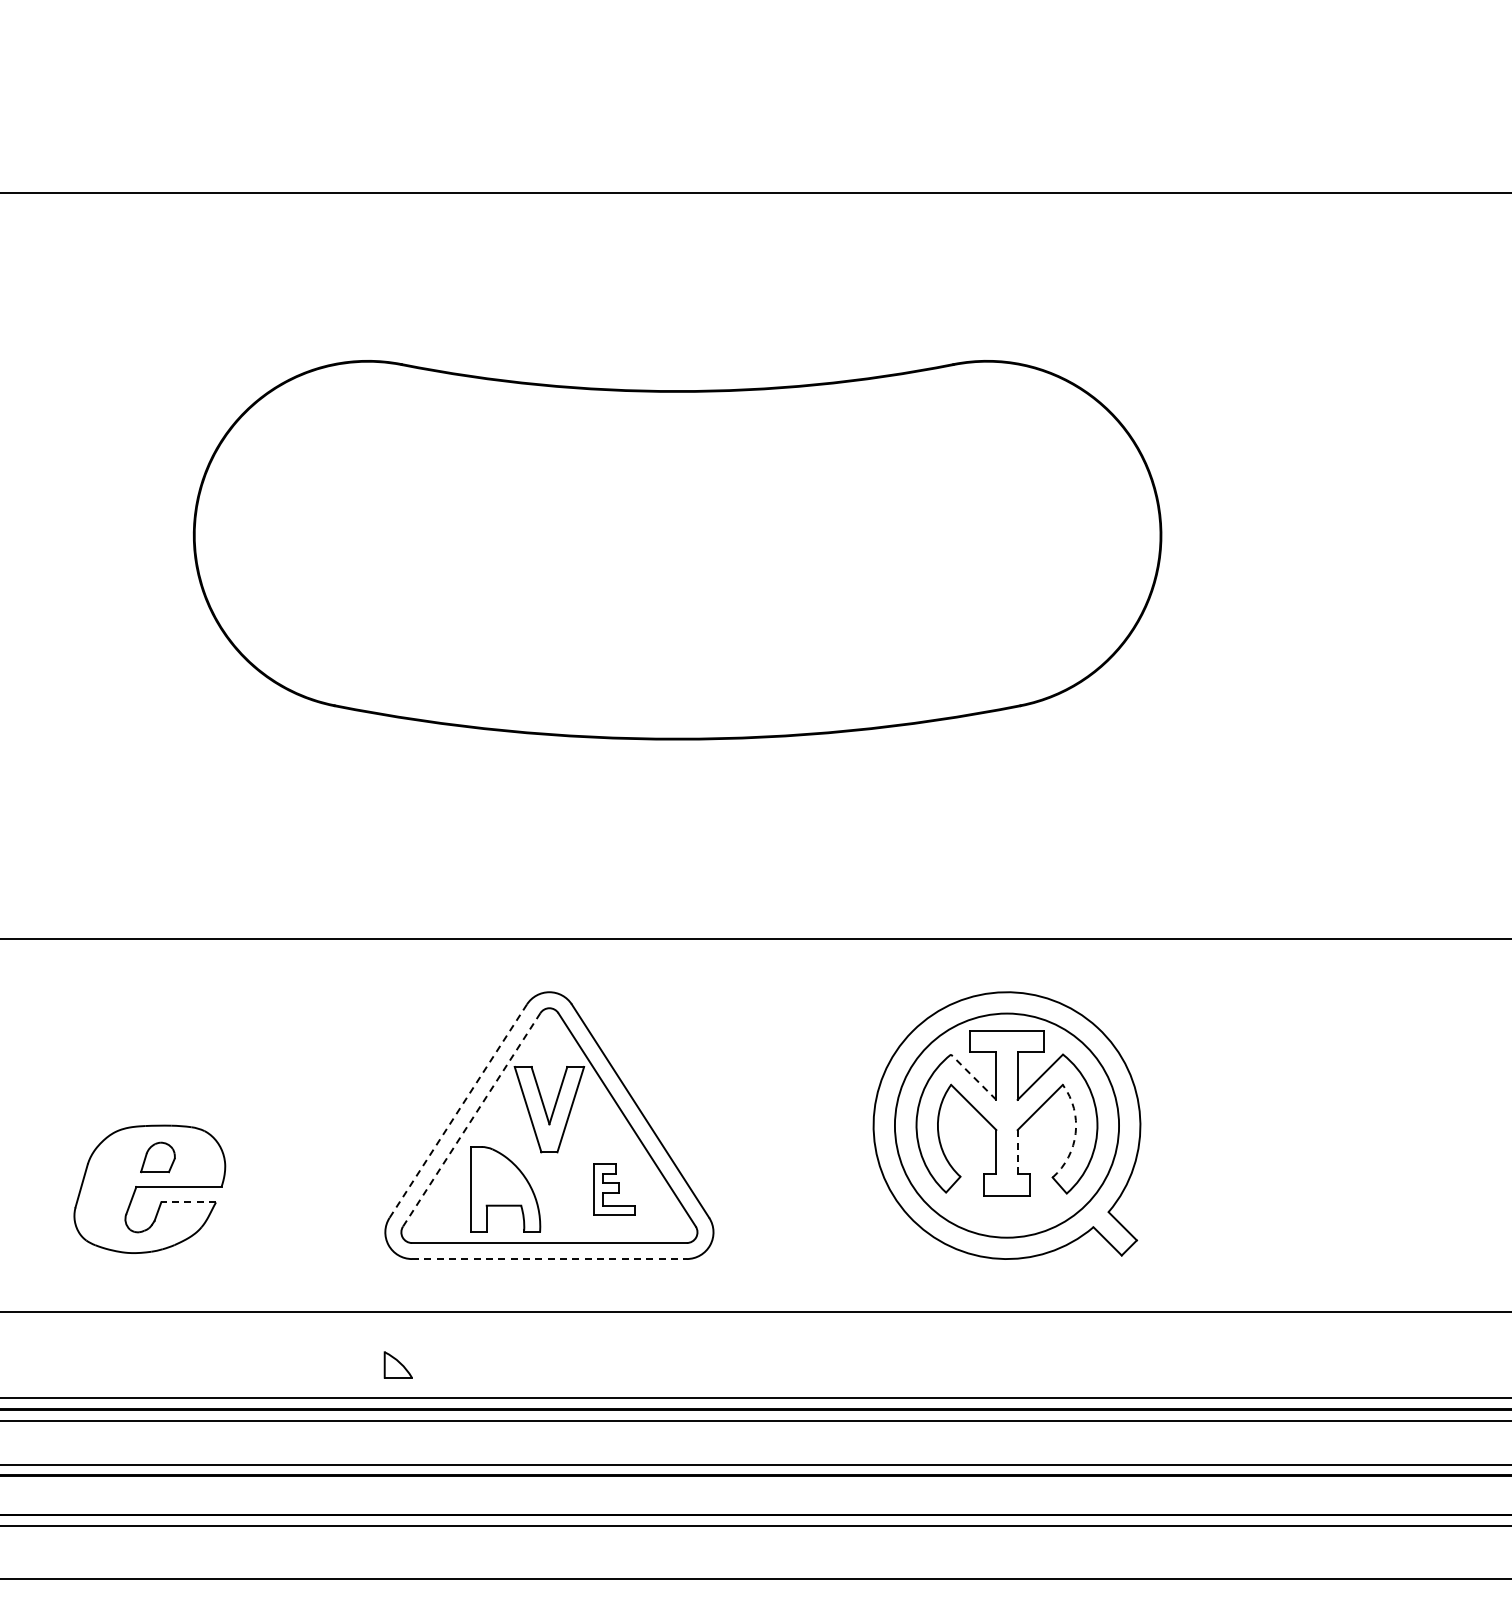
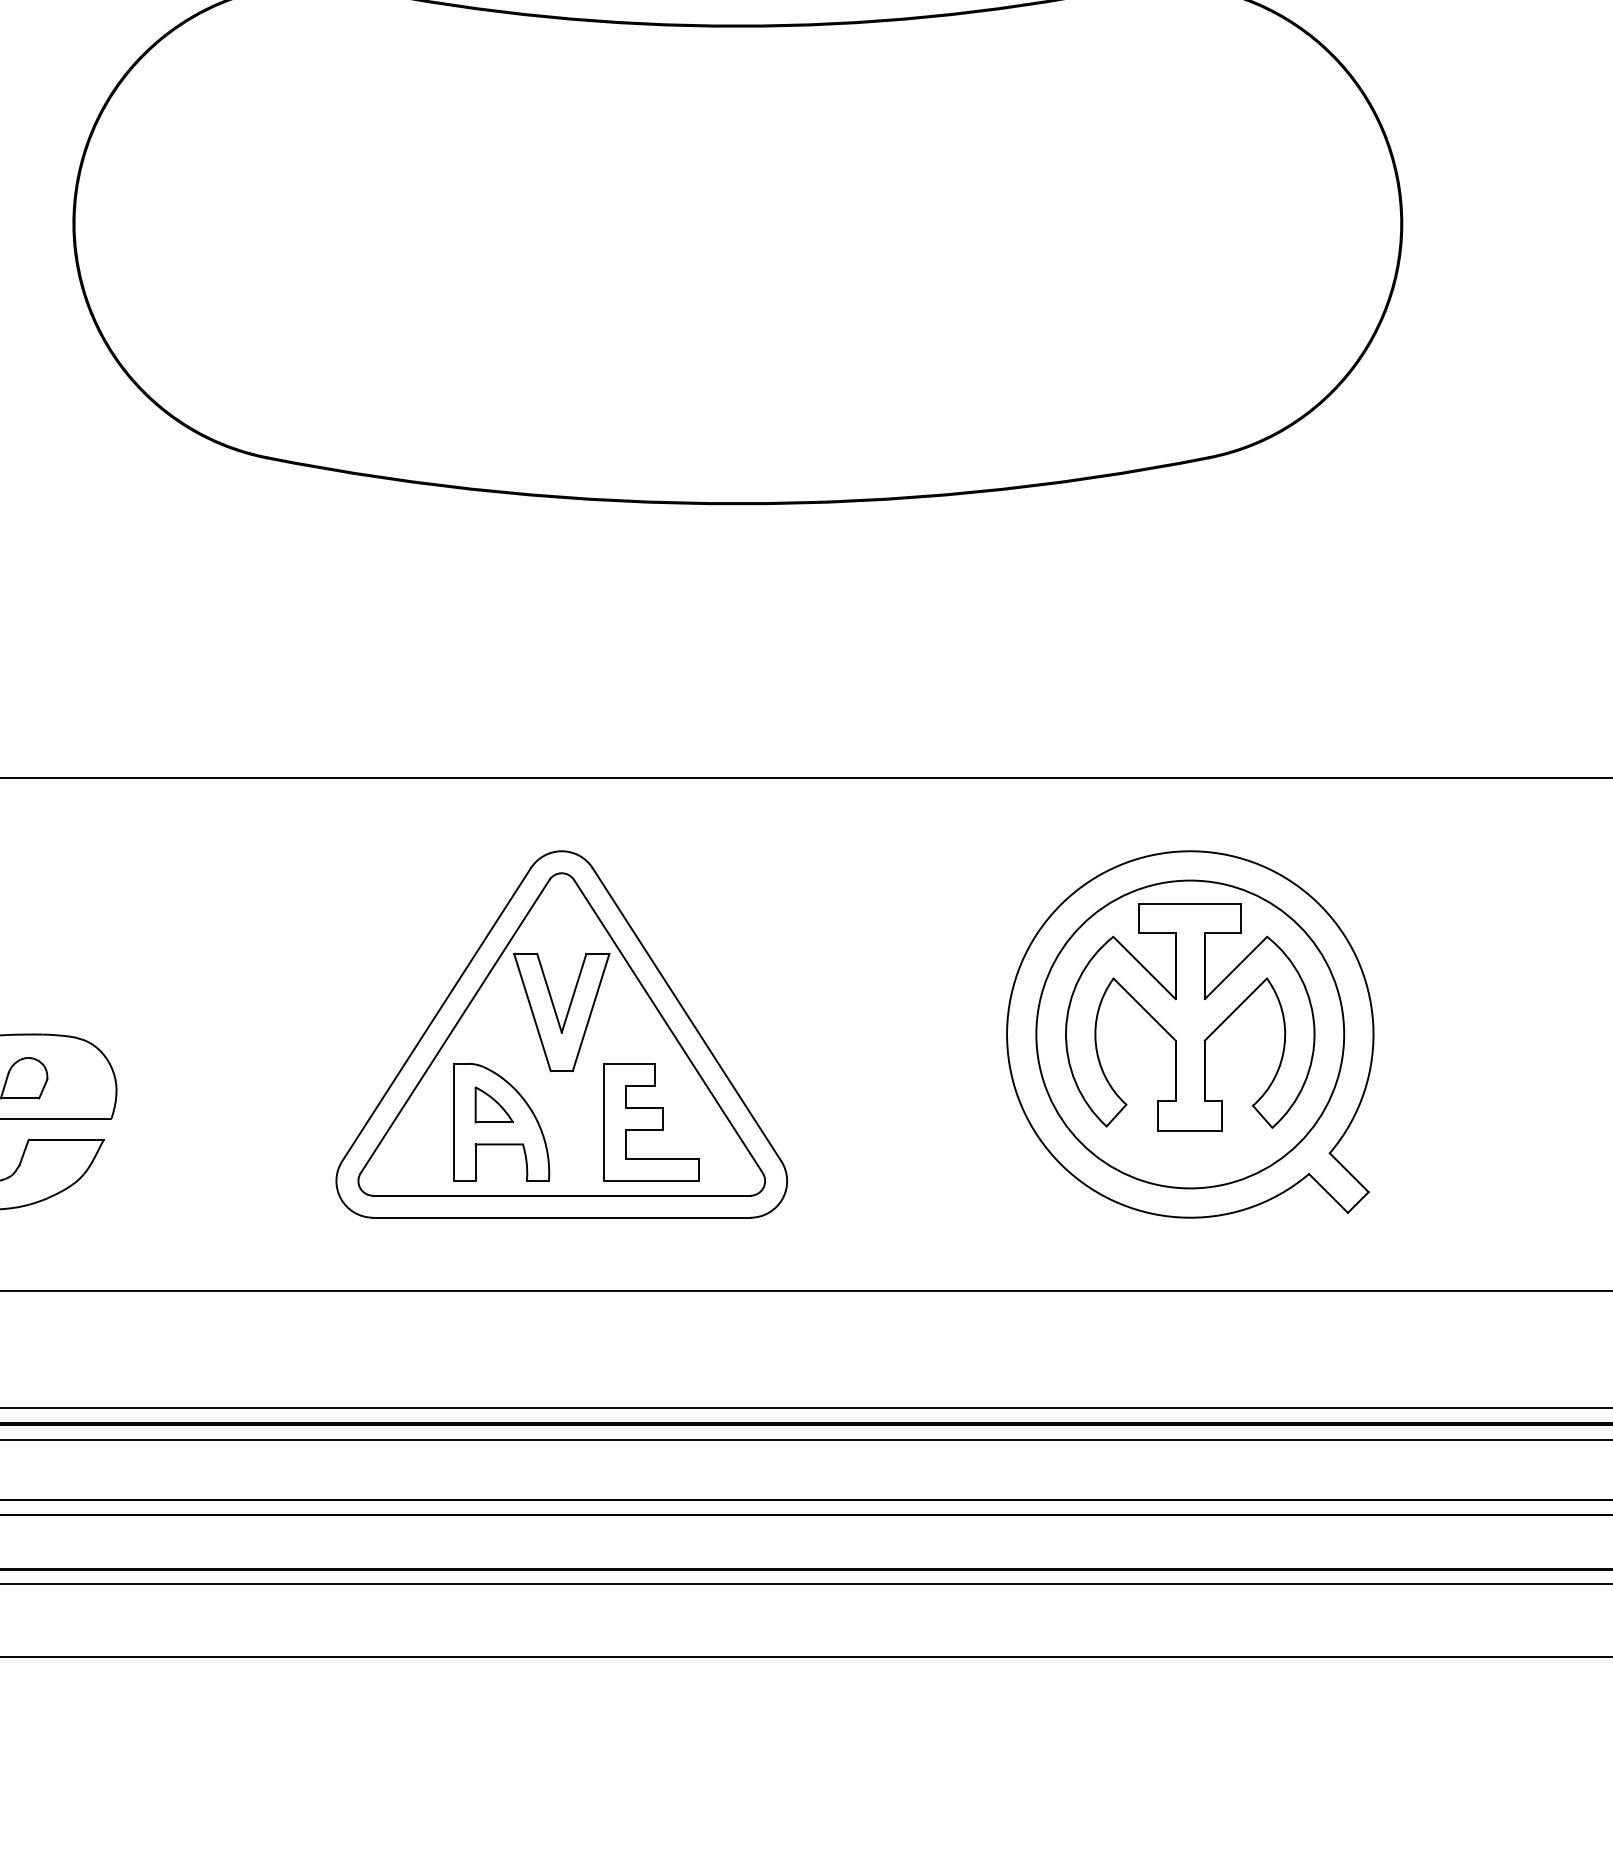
line: (973, 1076) -> (1144, 967), dashed -> solid
line: (458, 1111) -> (436, 1015), dashed -> solid
line: (471, 1119) -> (454, 1026), dashed -> solid
arc: (1075, 1133) -> (1284, 1045), dashed -> solid
line: (1017, 1151) -> (1204, 1070), dashed -> solid
part: (614, 1189) -> (651, 1122), size x1.67
line: (188, 1202) -> (66, 1140), dashed -> solid
line: (549, 1259) -> (561, 1218), dashed -> solid
part: (397, 1364) -> (493, 1104), moved

